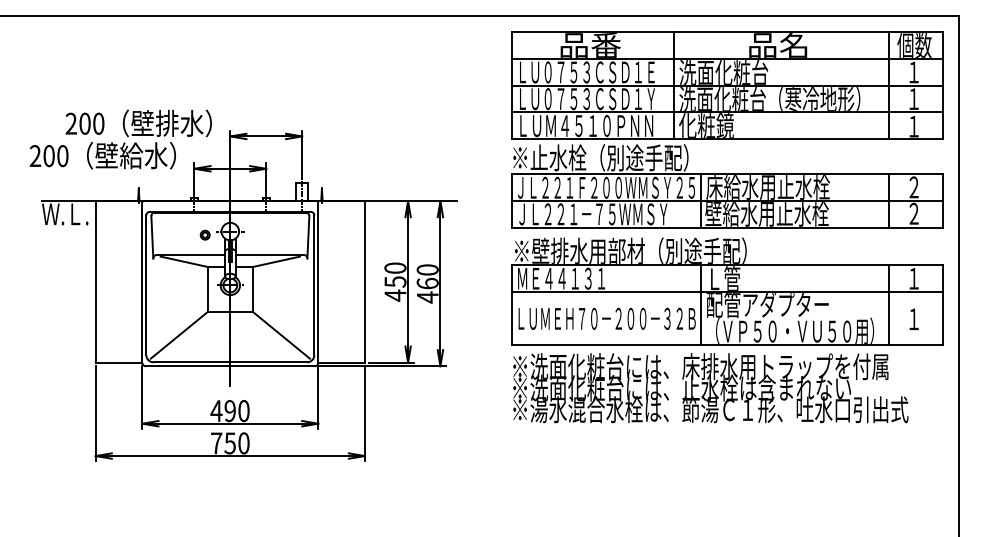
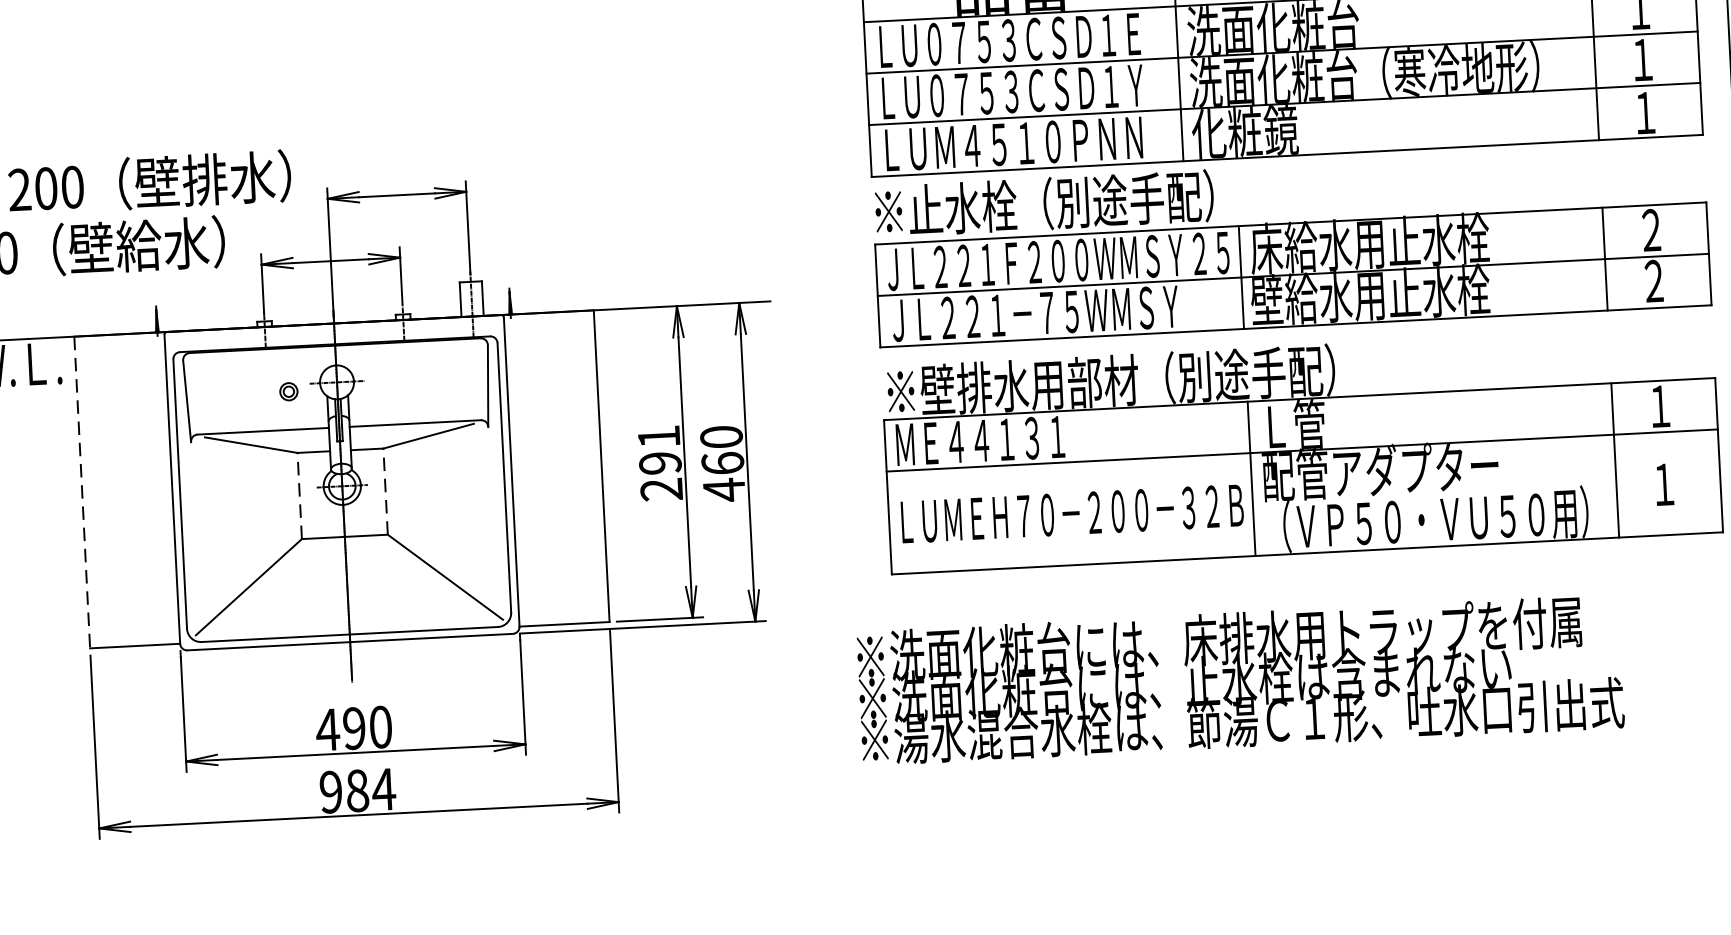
line: (95, 281) -> (81, 491), solid -> dashed
text: (395, 281) -> (660, 462), 450 -> 291
line: (208, 288) -> (300, 494), solid -> dashed
line: (252, 288) -> (385, 489), solid -> dashed
text: (710, 388) -> (1240, 680), moved
text: (230, 443) -> (358, 791), 750 -> 984

